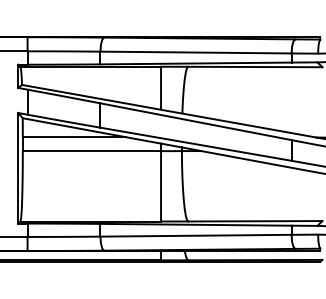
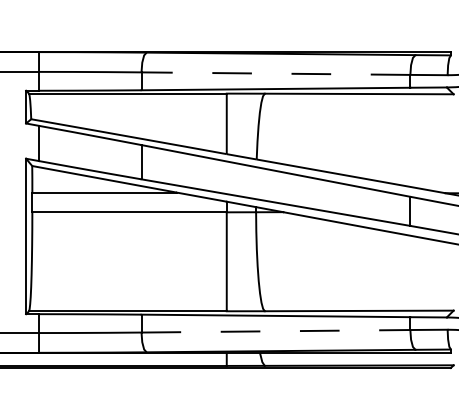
line: (195, 52) -> (275, 73), solid -> dashed
line: (196, 235) -> (276, 331), solid -> dashed

